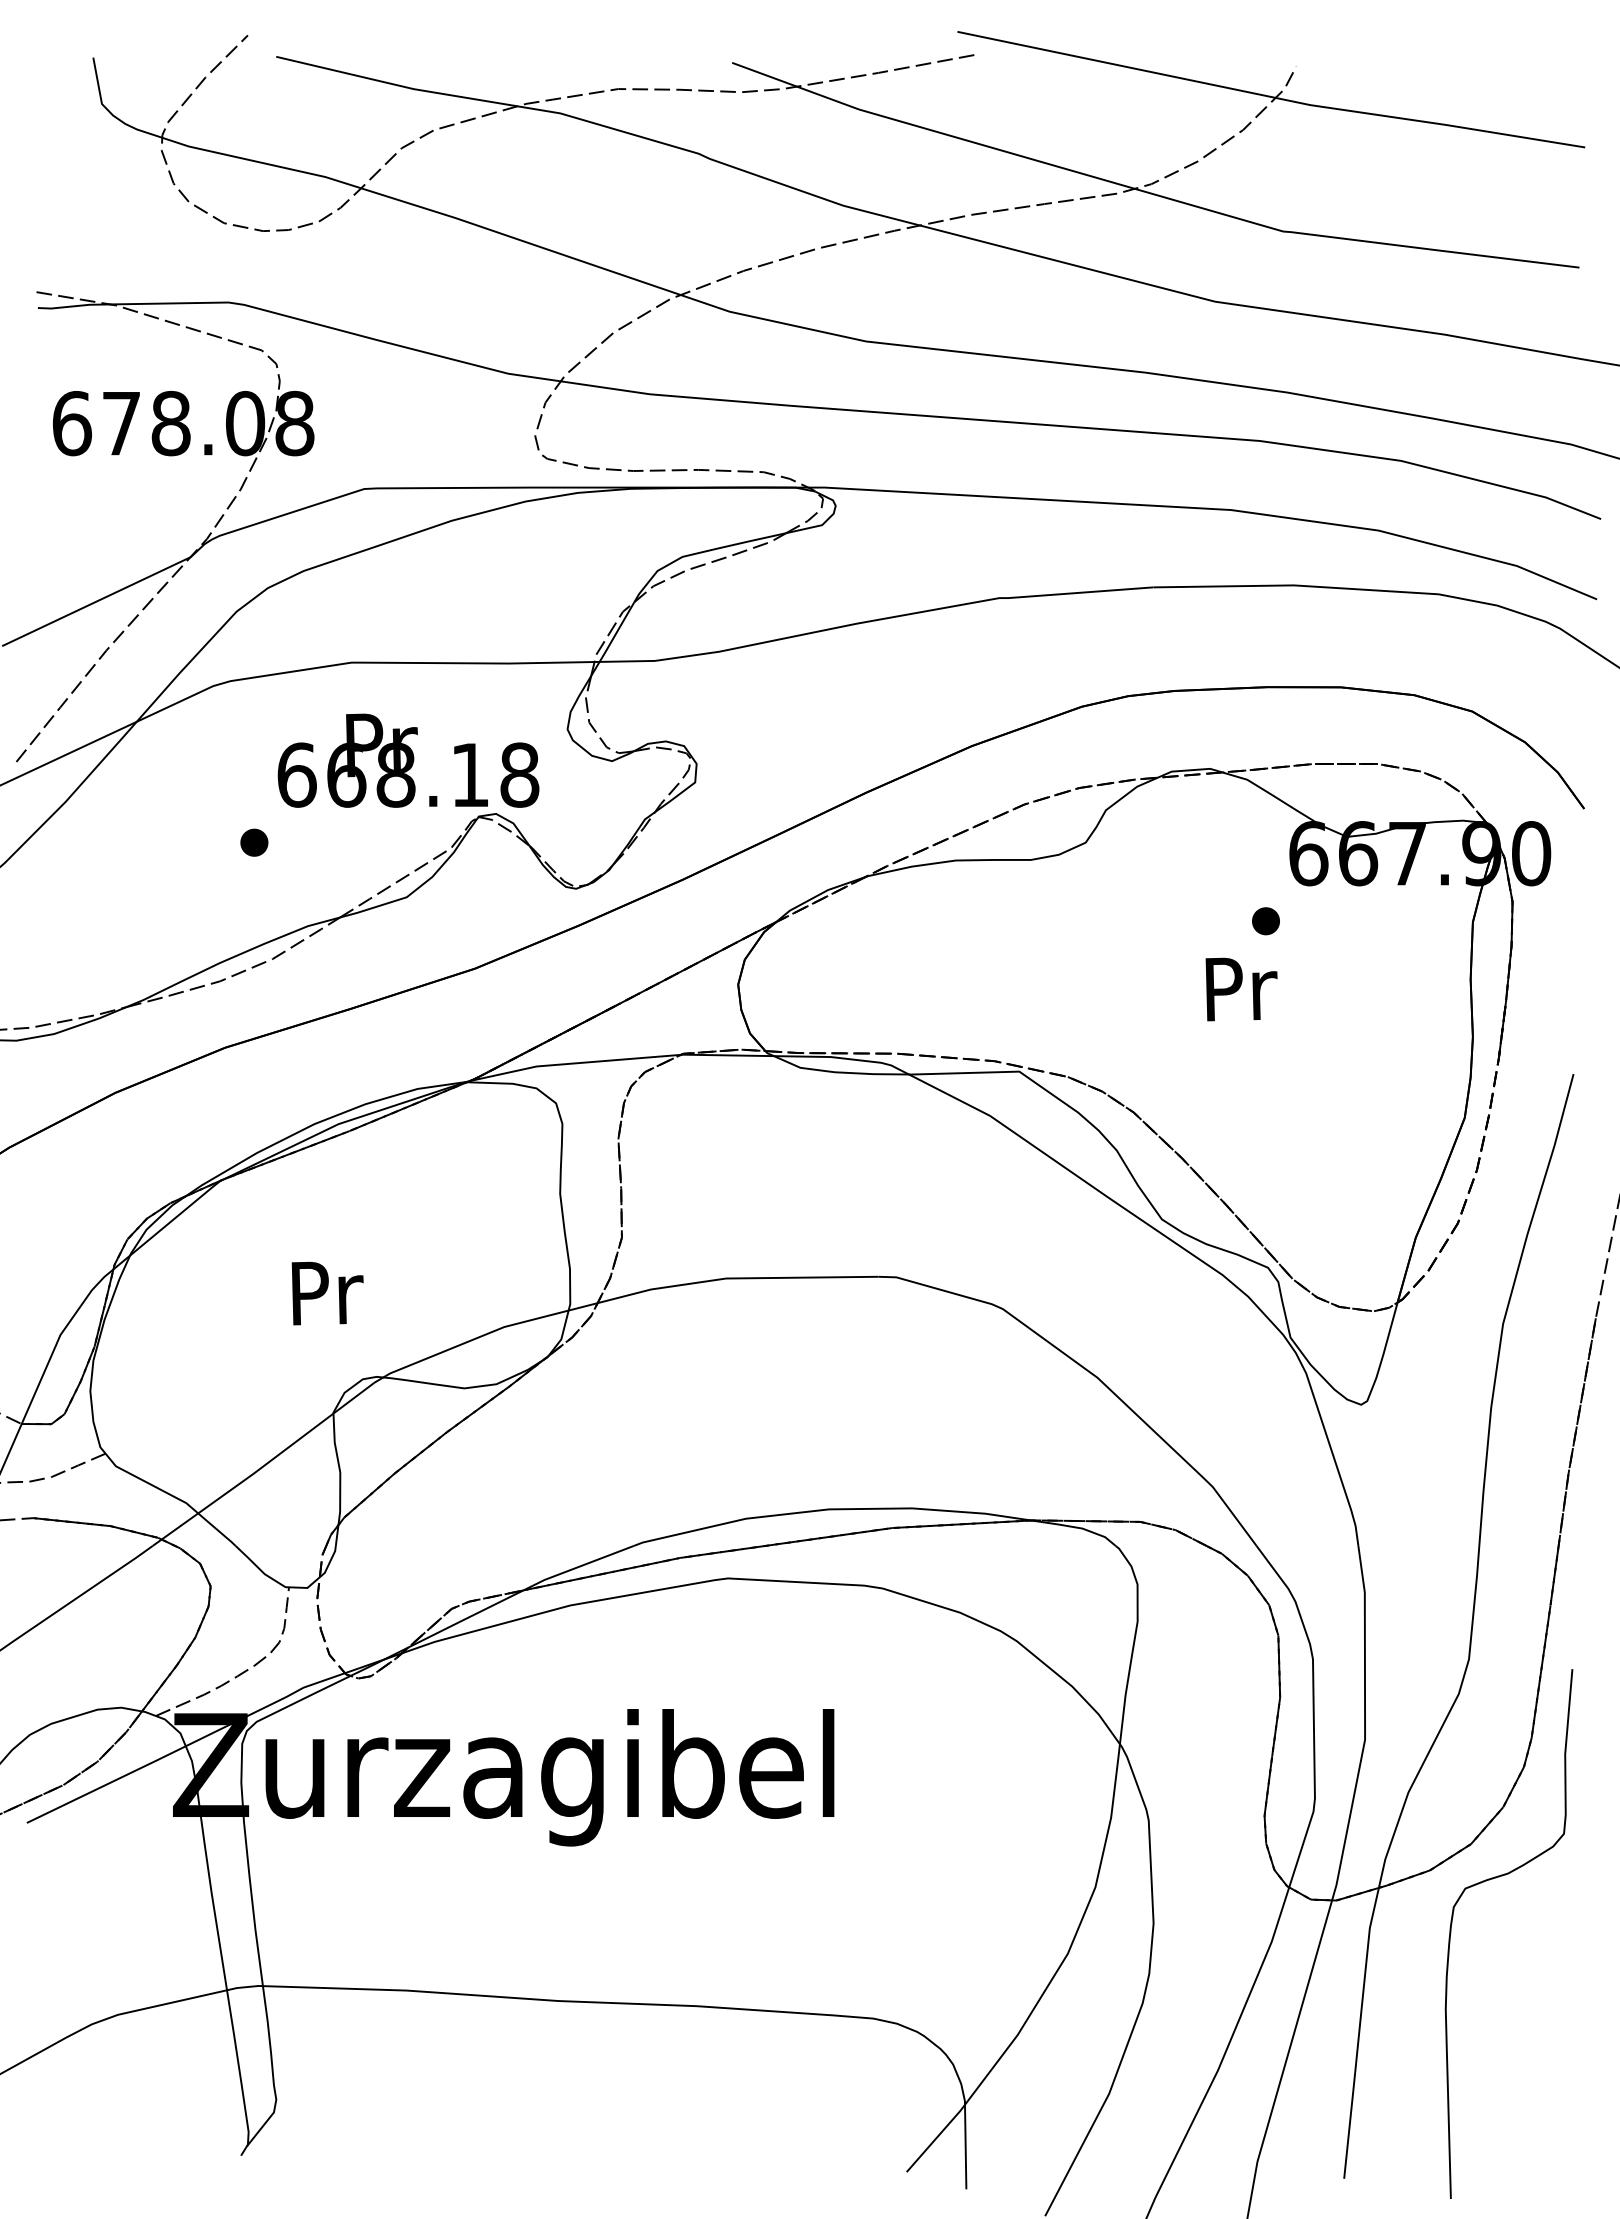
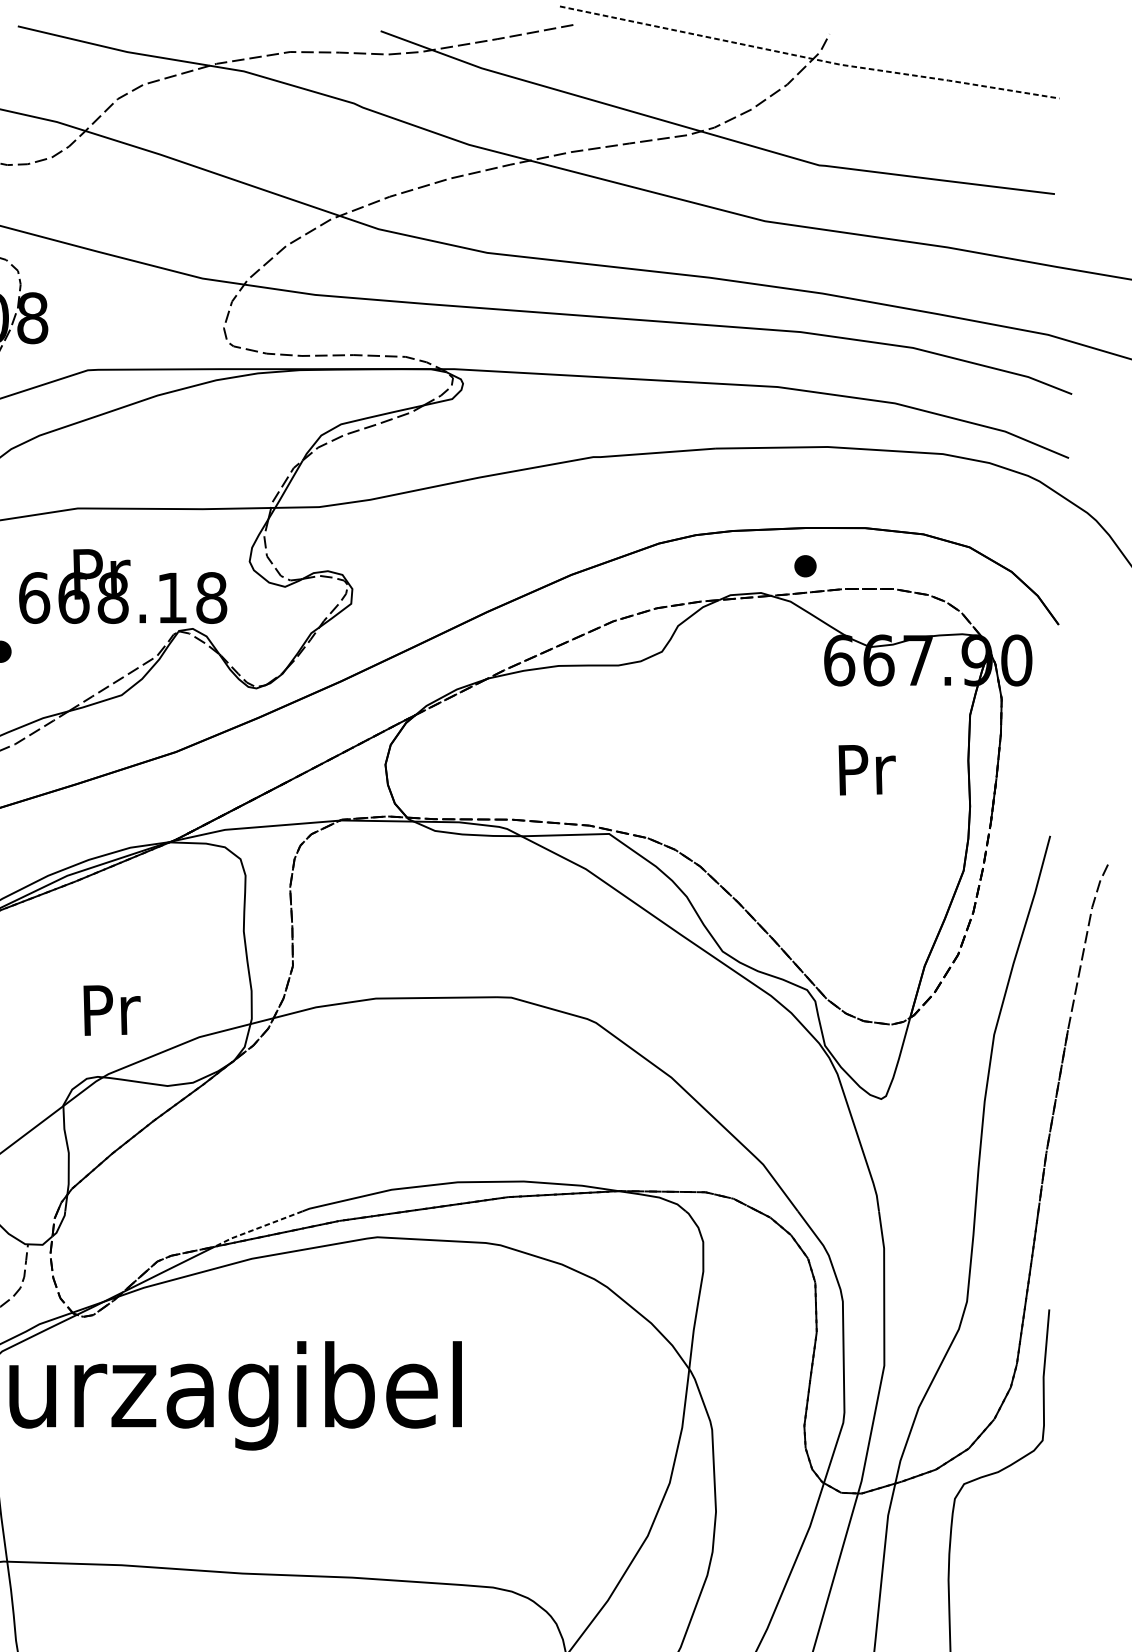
line: (1272, 97) -> (810, 58), solid -> dashed
part: (1265, 921) -> (805, 566), moved
text: (1241, 989) -> (867, 770), moved
text: (327, 1293) -> (111, 1010), moved
line: (577, 1567) -> (257, 1228), solid -> dashed

